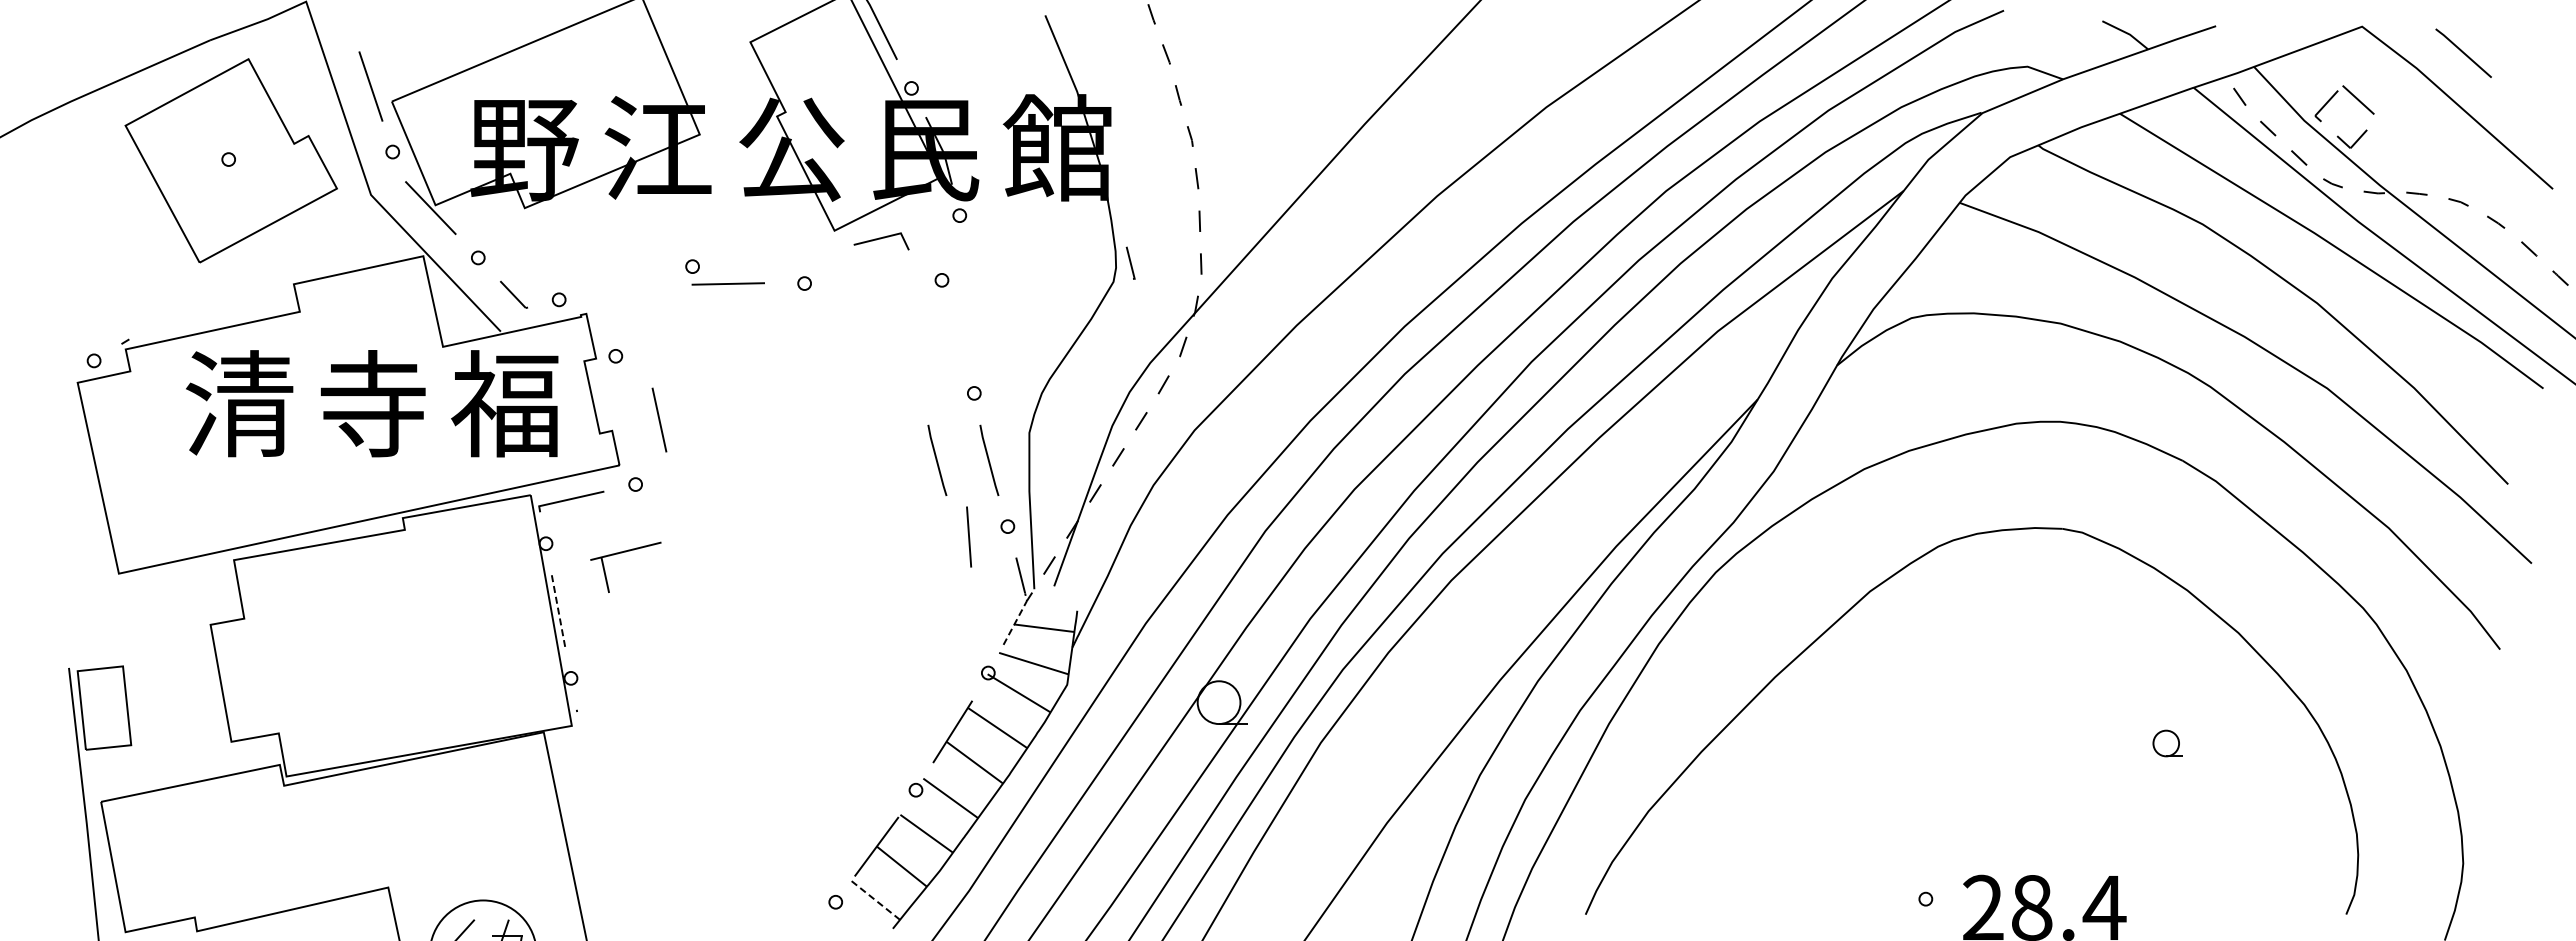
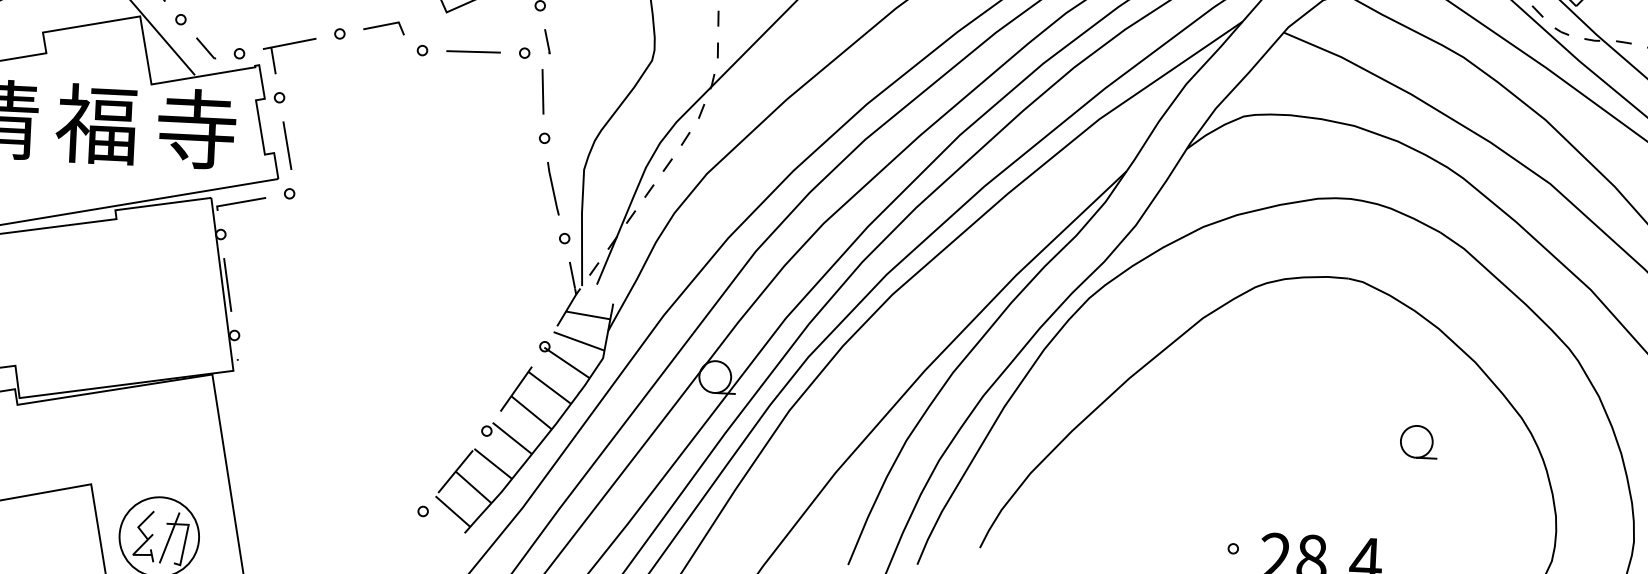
line: (880, 239) -> (383, 26), moved
line: (1130, 262) -> (547, 41), moved
line: (727, 283) -> (473, 51), moved
text: (371, 403) -> (96, 123), 寺 -> 福
text: (505, 403) -> (195, 128), 福 -> 寺
line: (659, 419) -> (287, 145), moved
line: (937, 459) -> (514, 186), removed
line: (969, 536) -> (543, 91), moved
part: (622, 553) -> (287, 45), moved
line: (558, 611) -> (227, 285), dashed -> solid
line: (1017, 618) -> (568, 307), dashed -> solid
part: (2167, 743) -> (1418, 441), size x1.67
line: (875, 900) -> (452, 511), dashed -> solid

